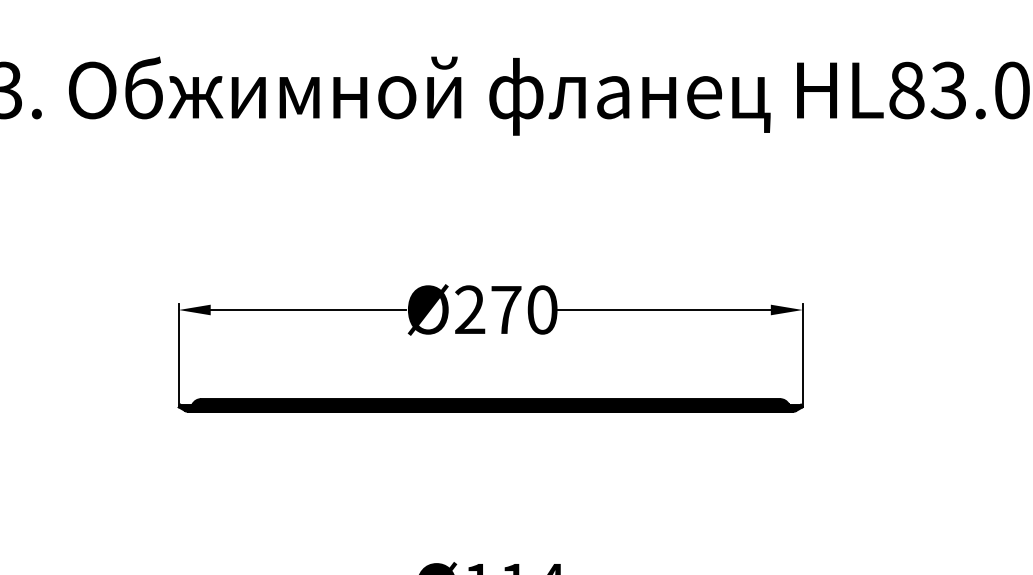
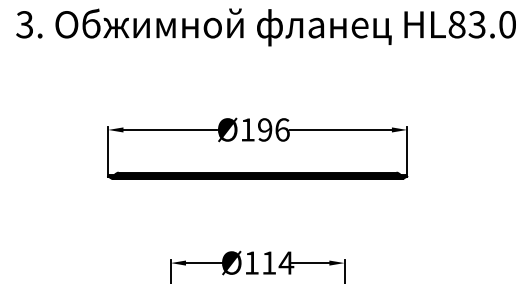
text: (504, 309) -> (264, 129), Ø270 -> Ø196

